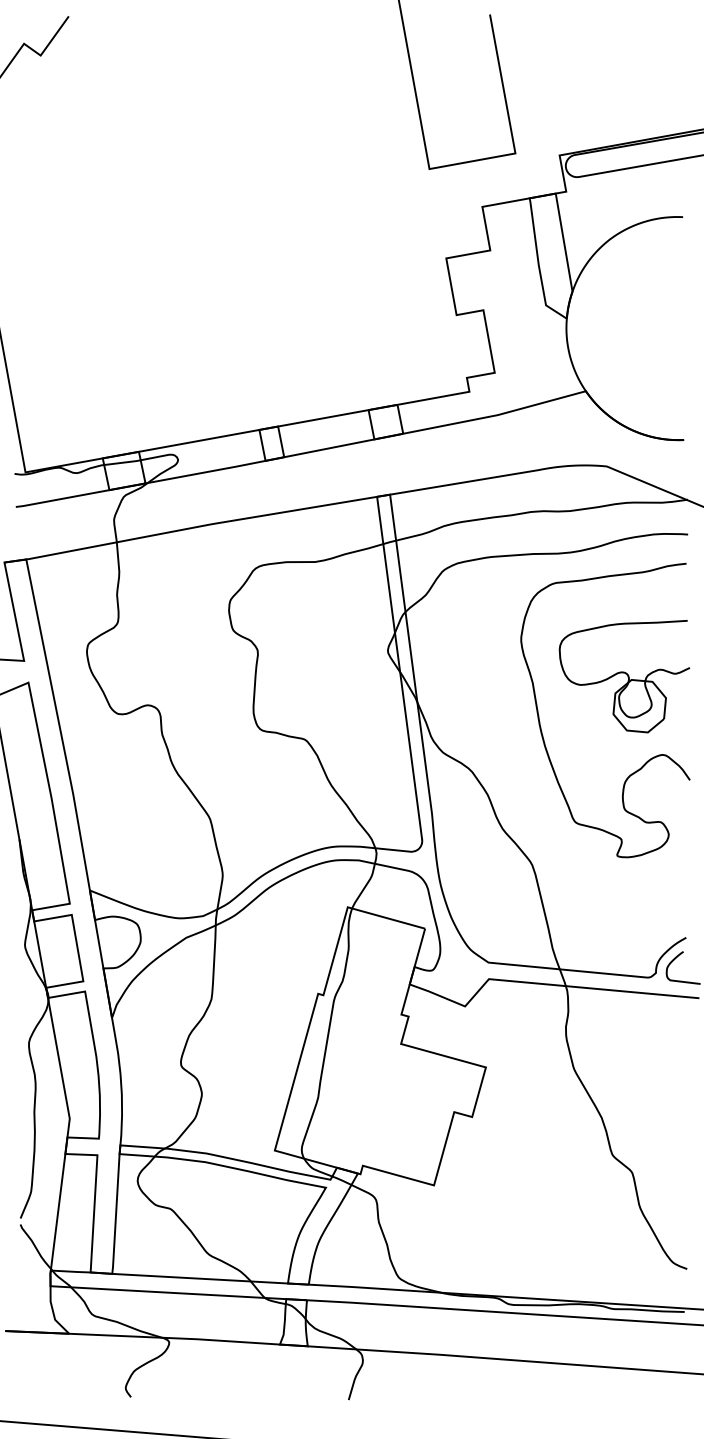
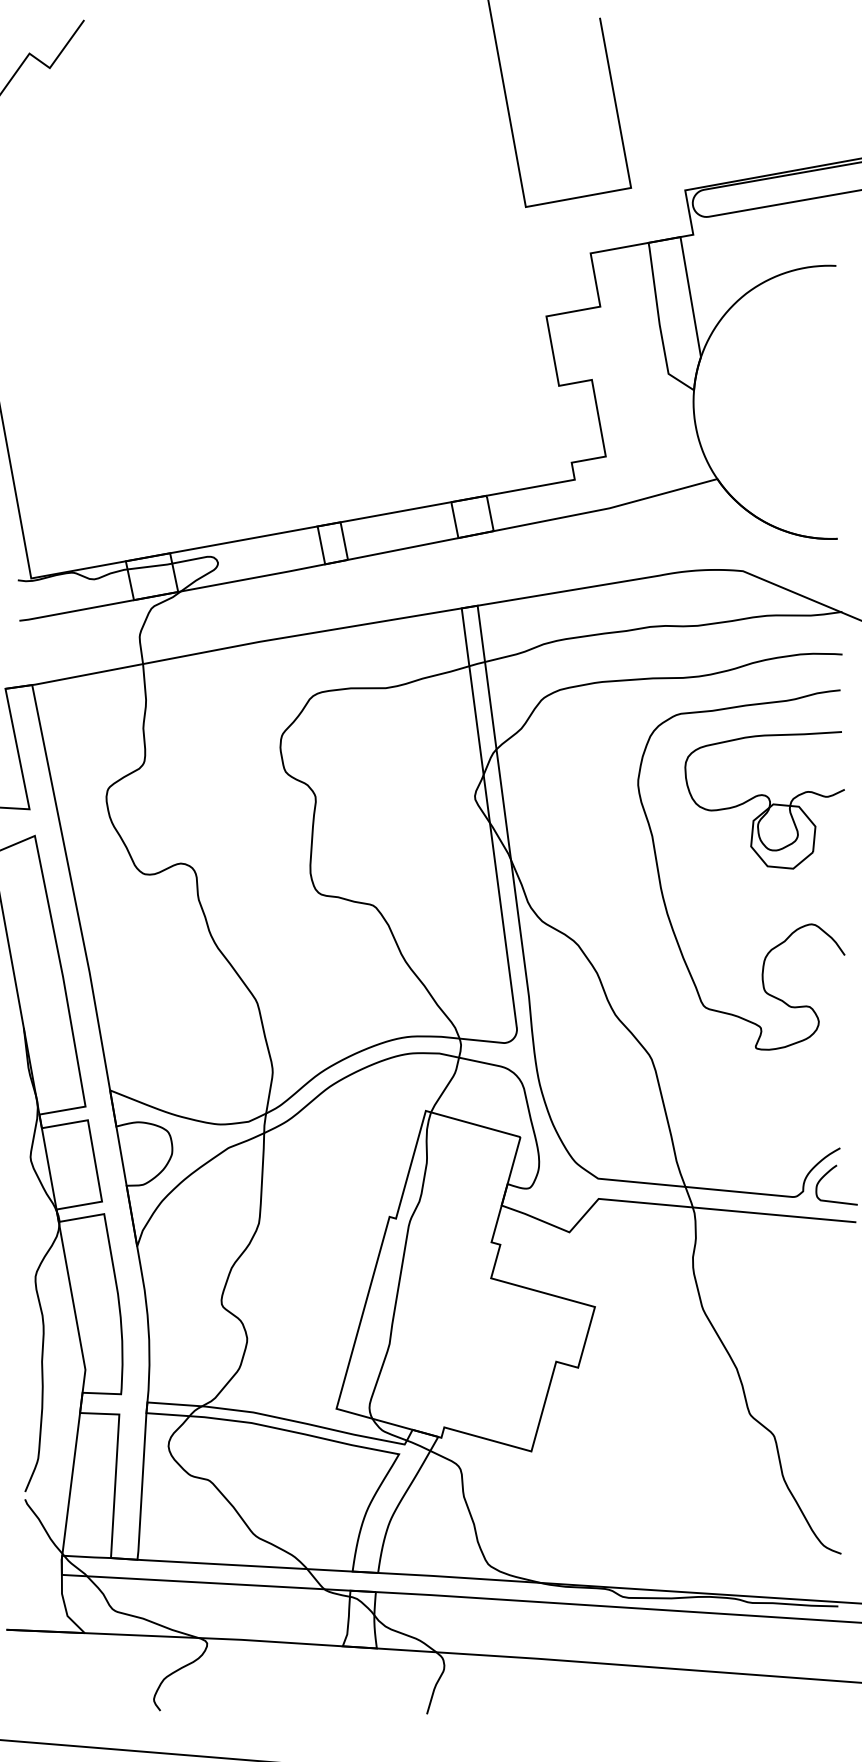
part: (624, 676) -> (764, 800), moved

